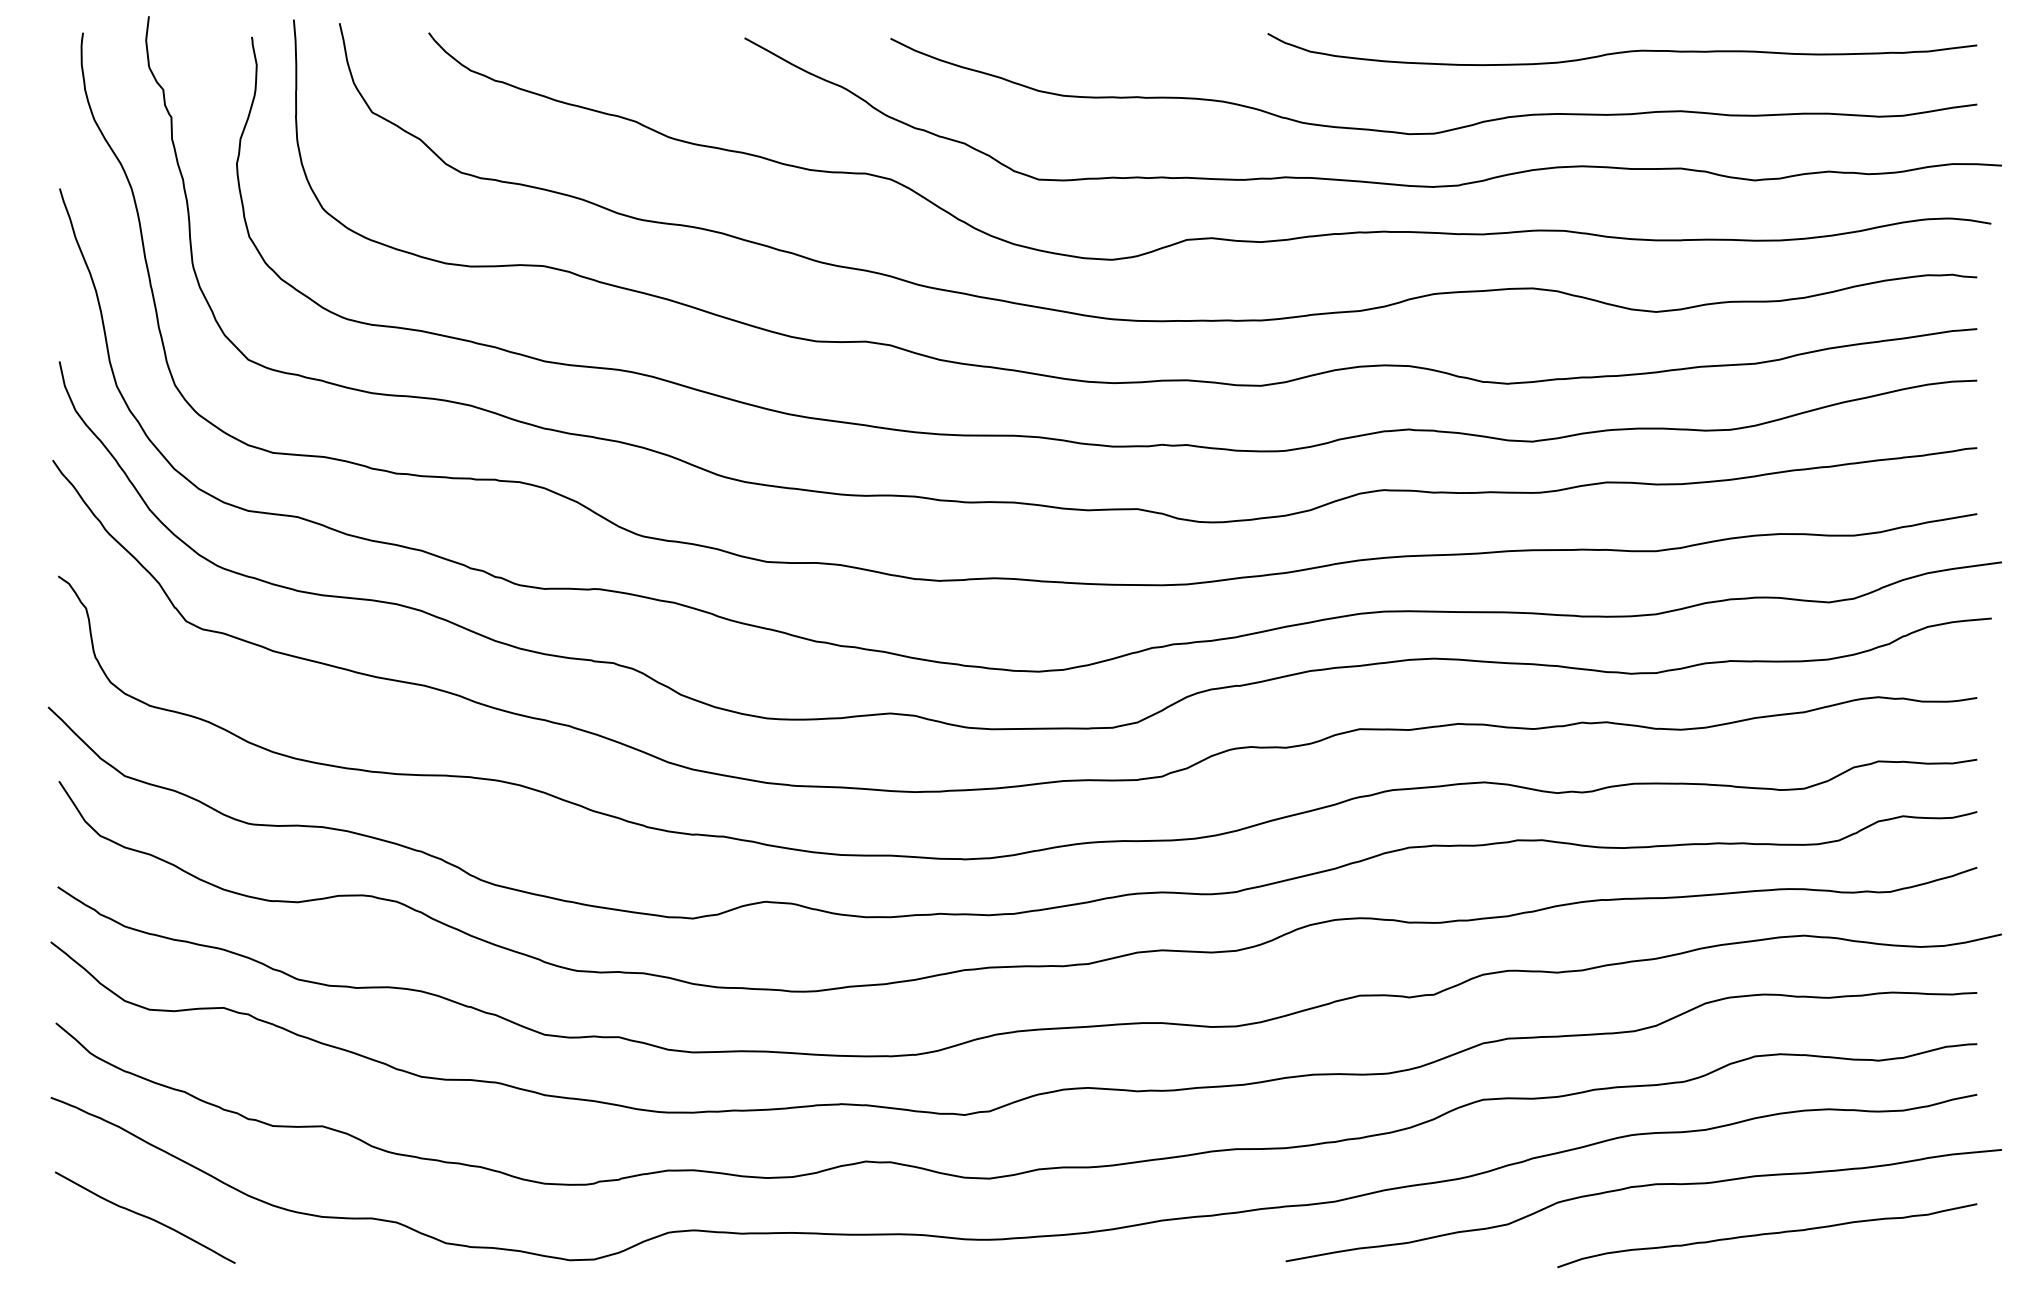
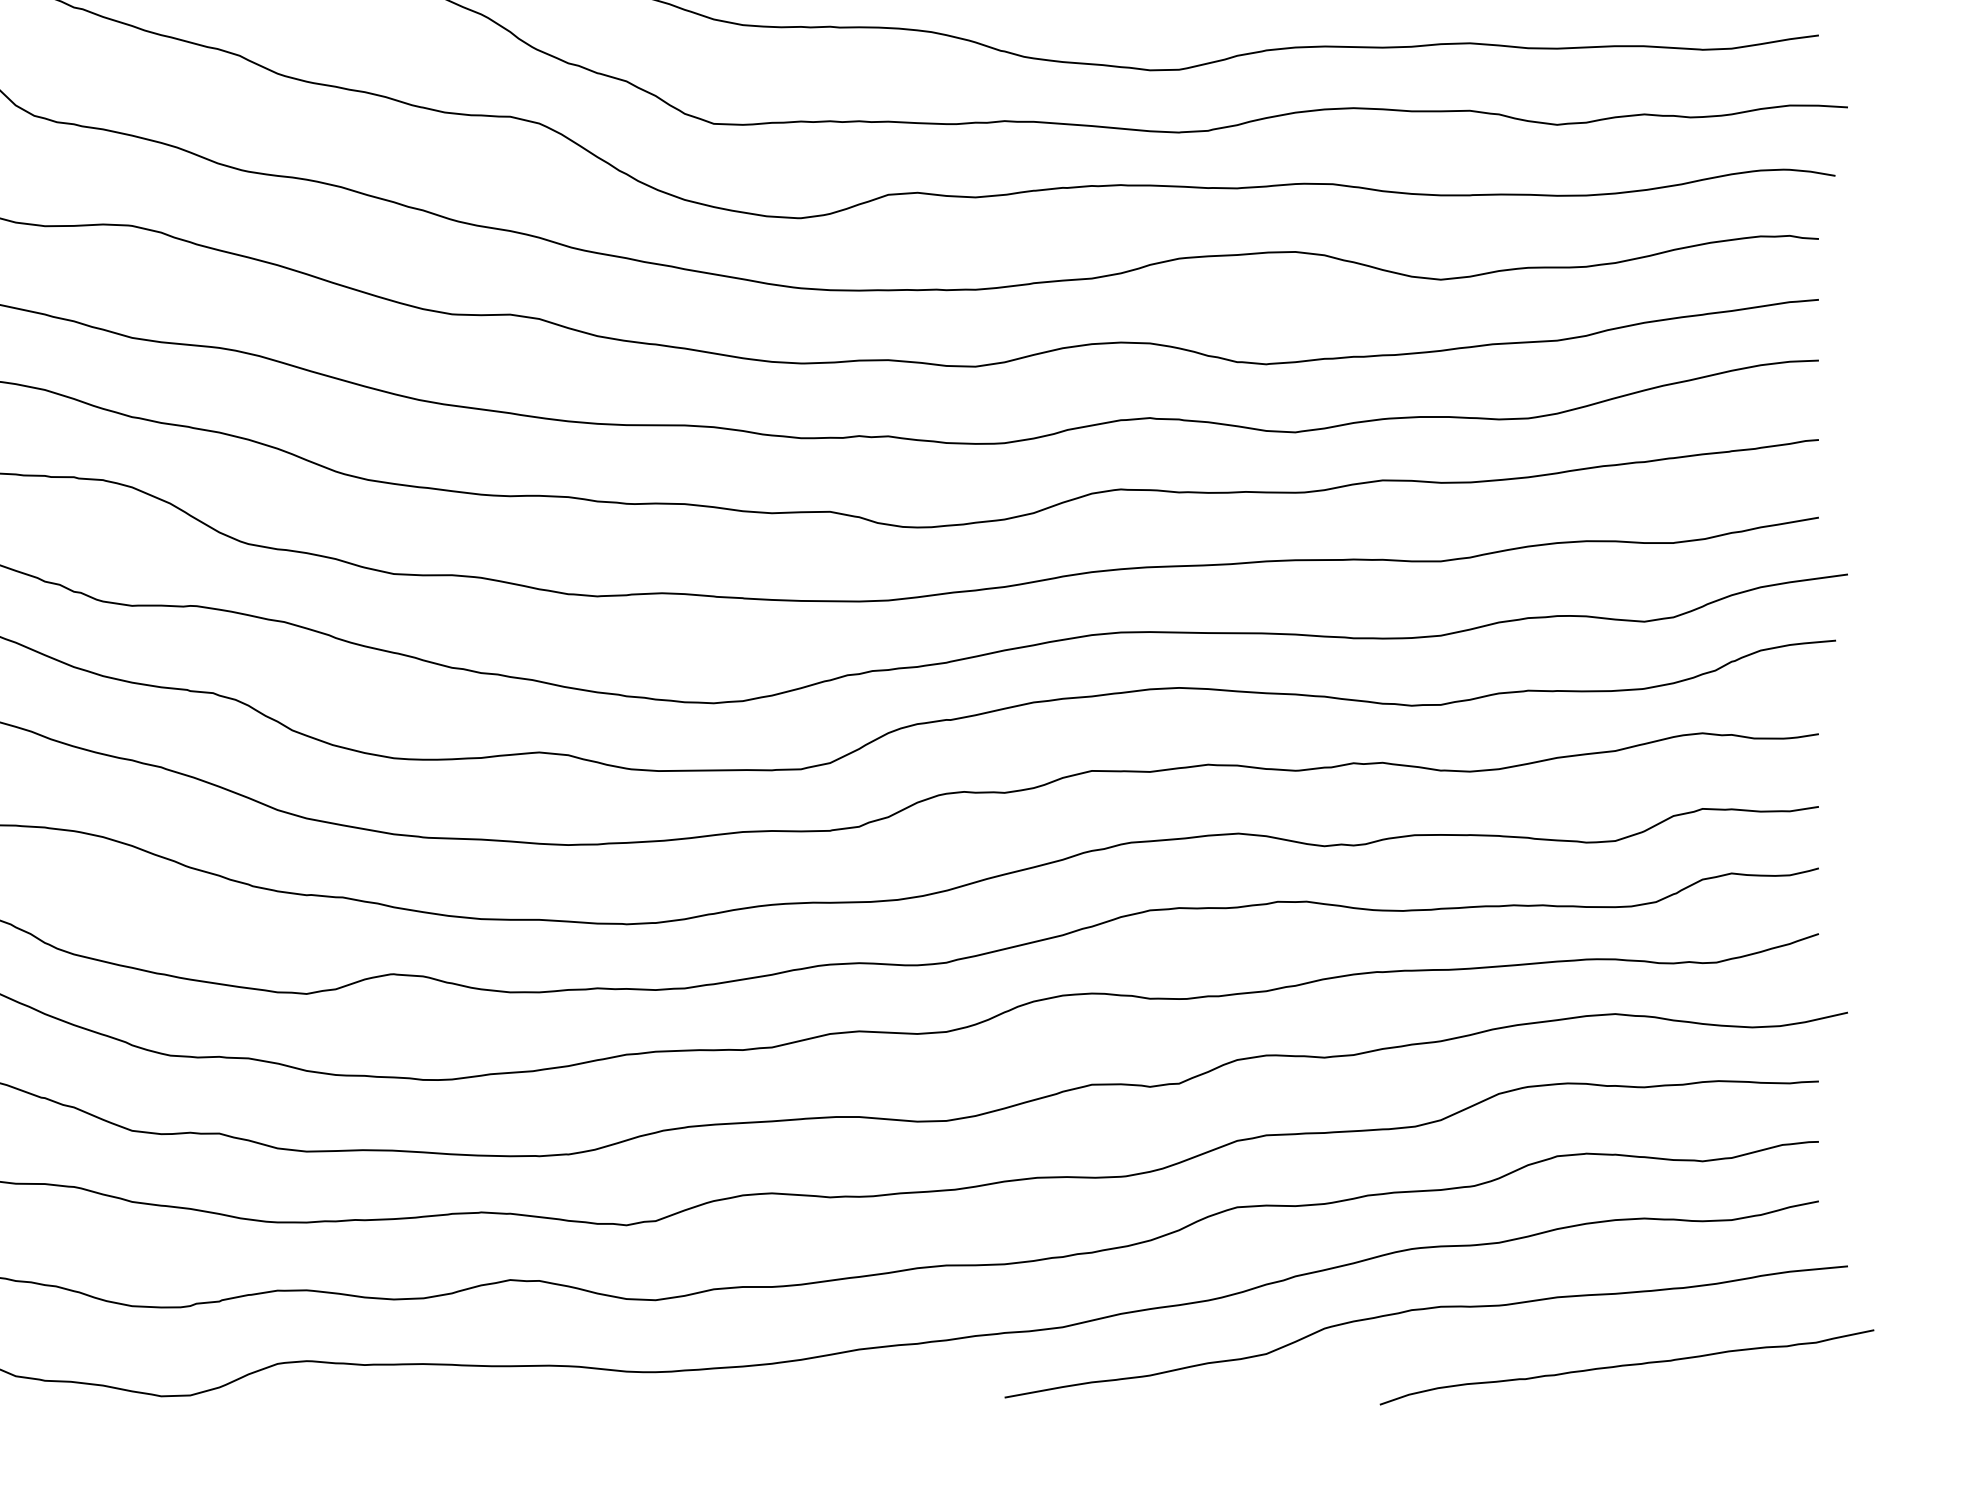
curve: (1767, 1234) -> (1627, 1365), moved

